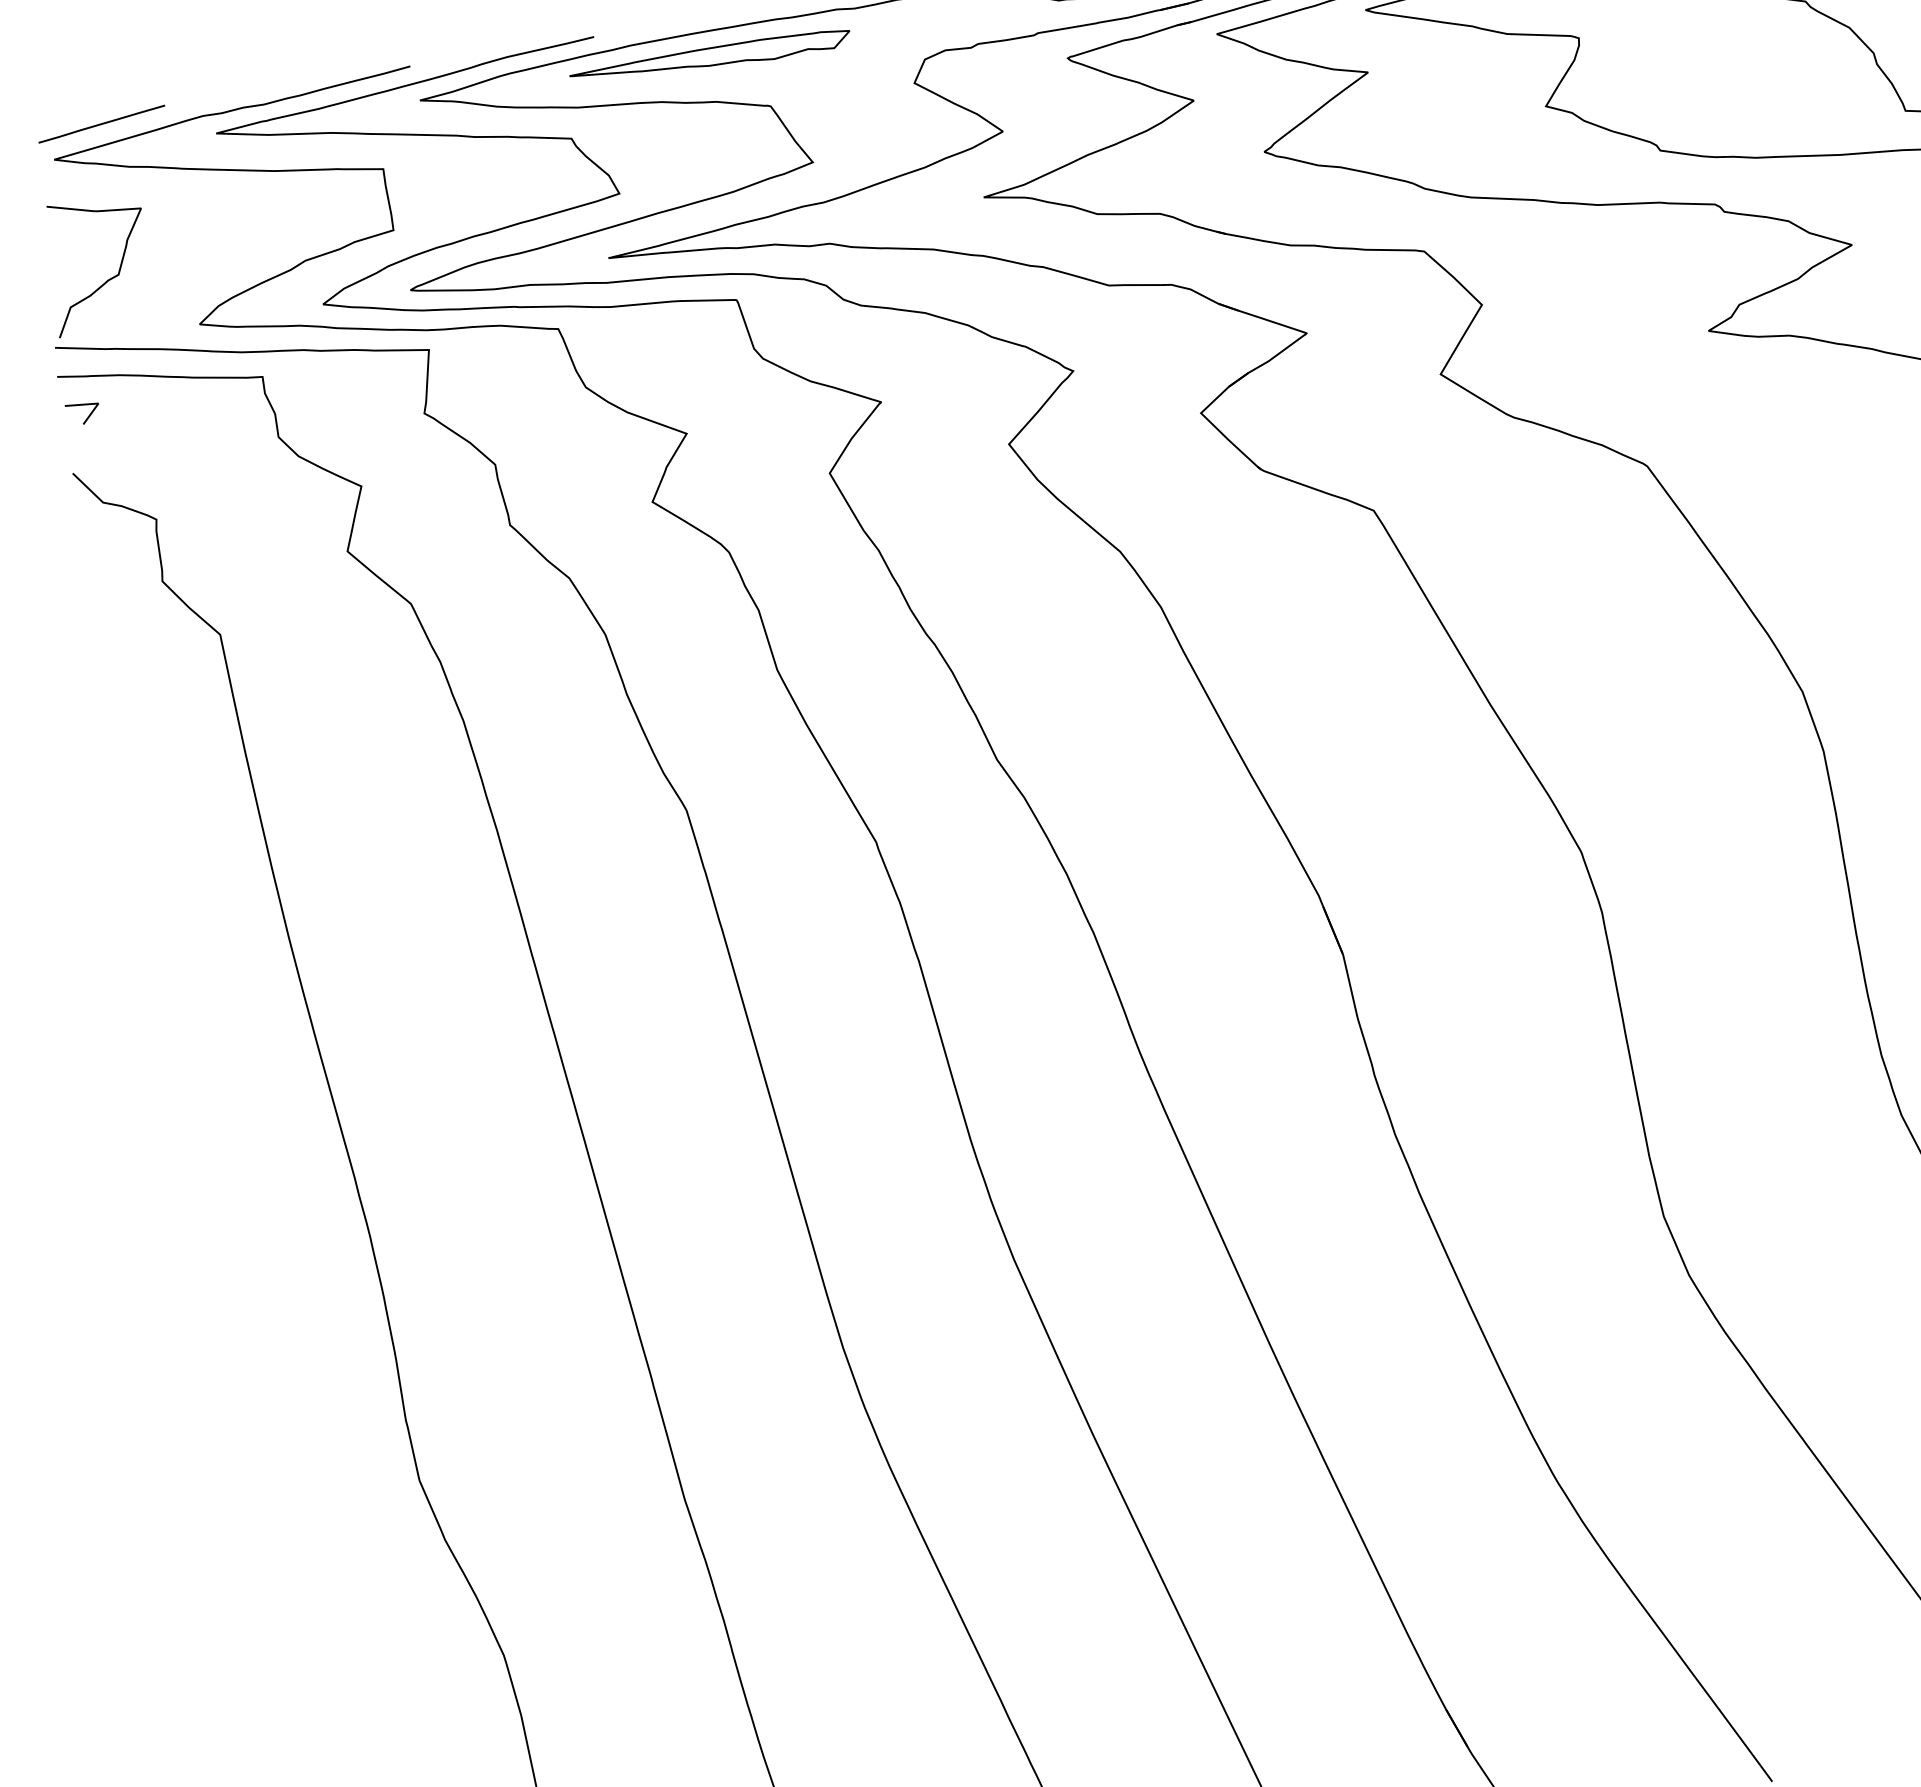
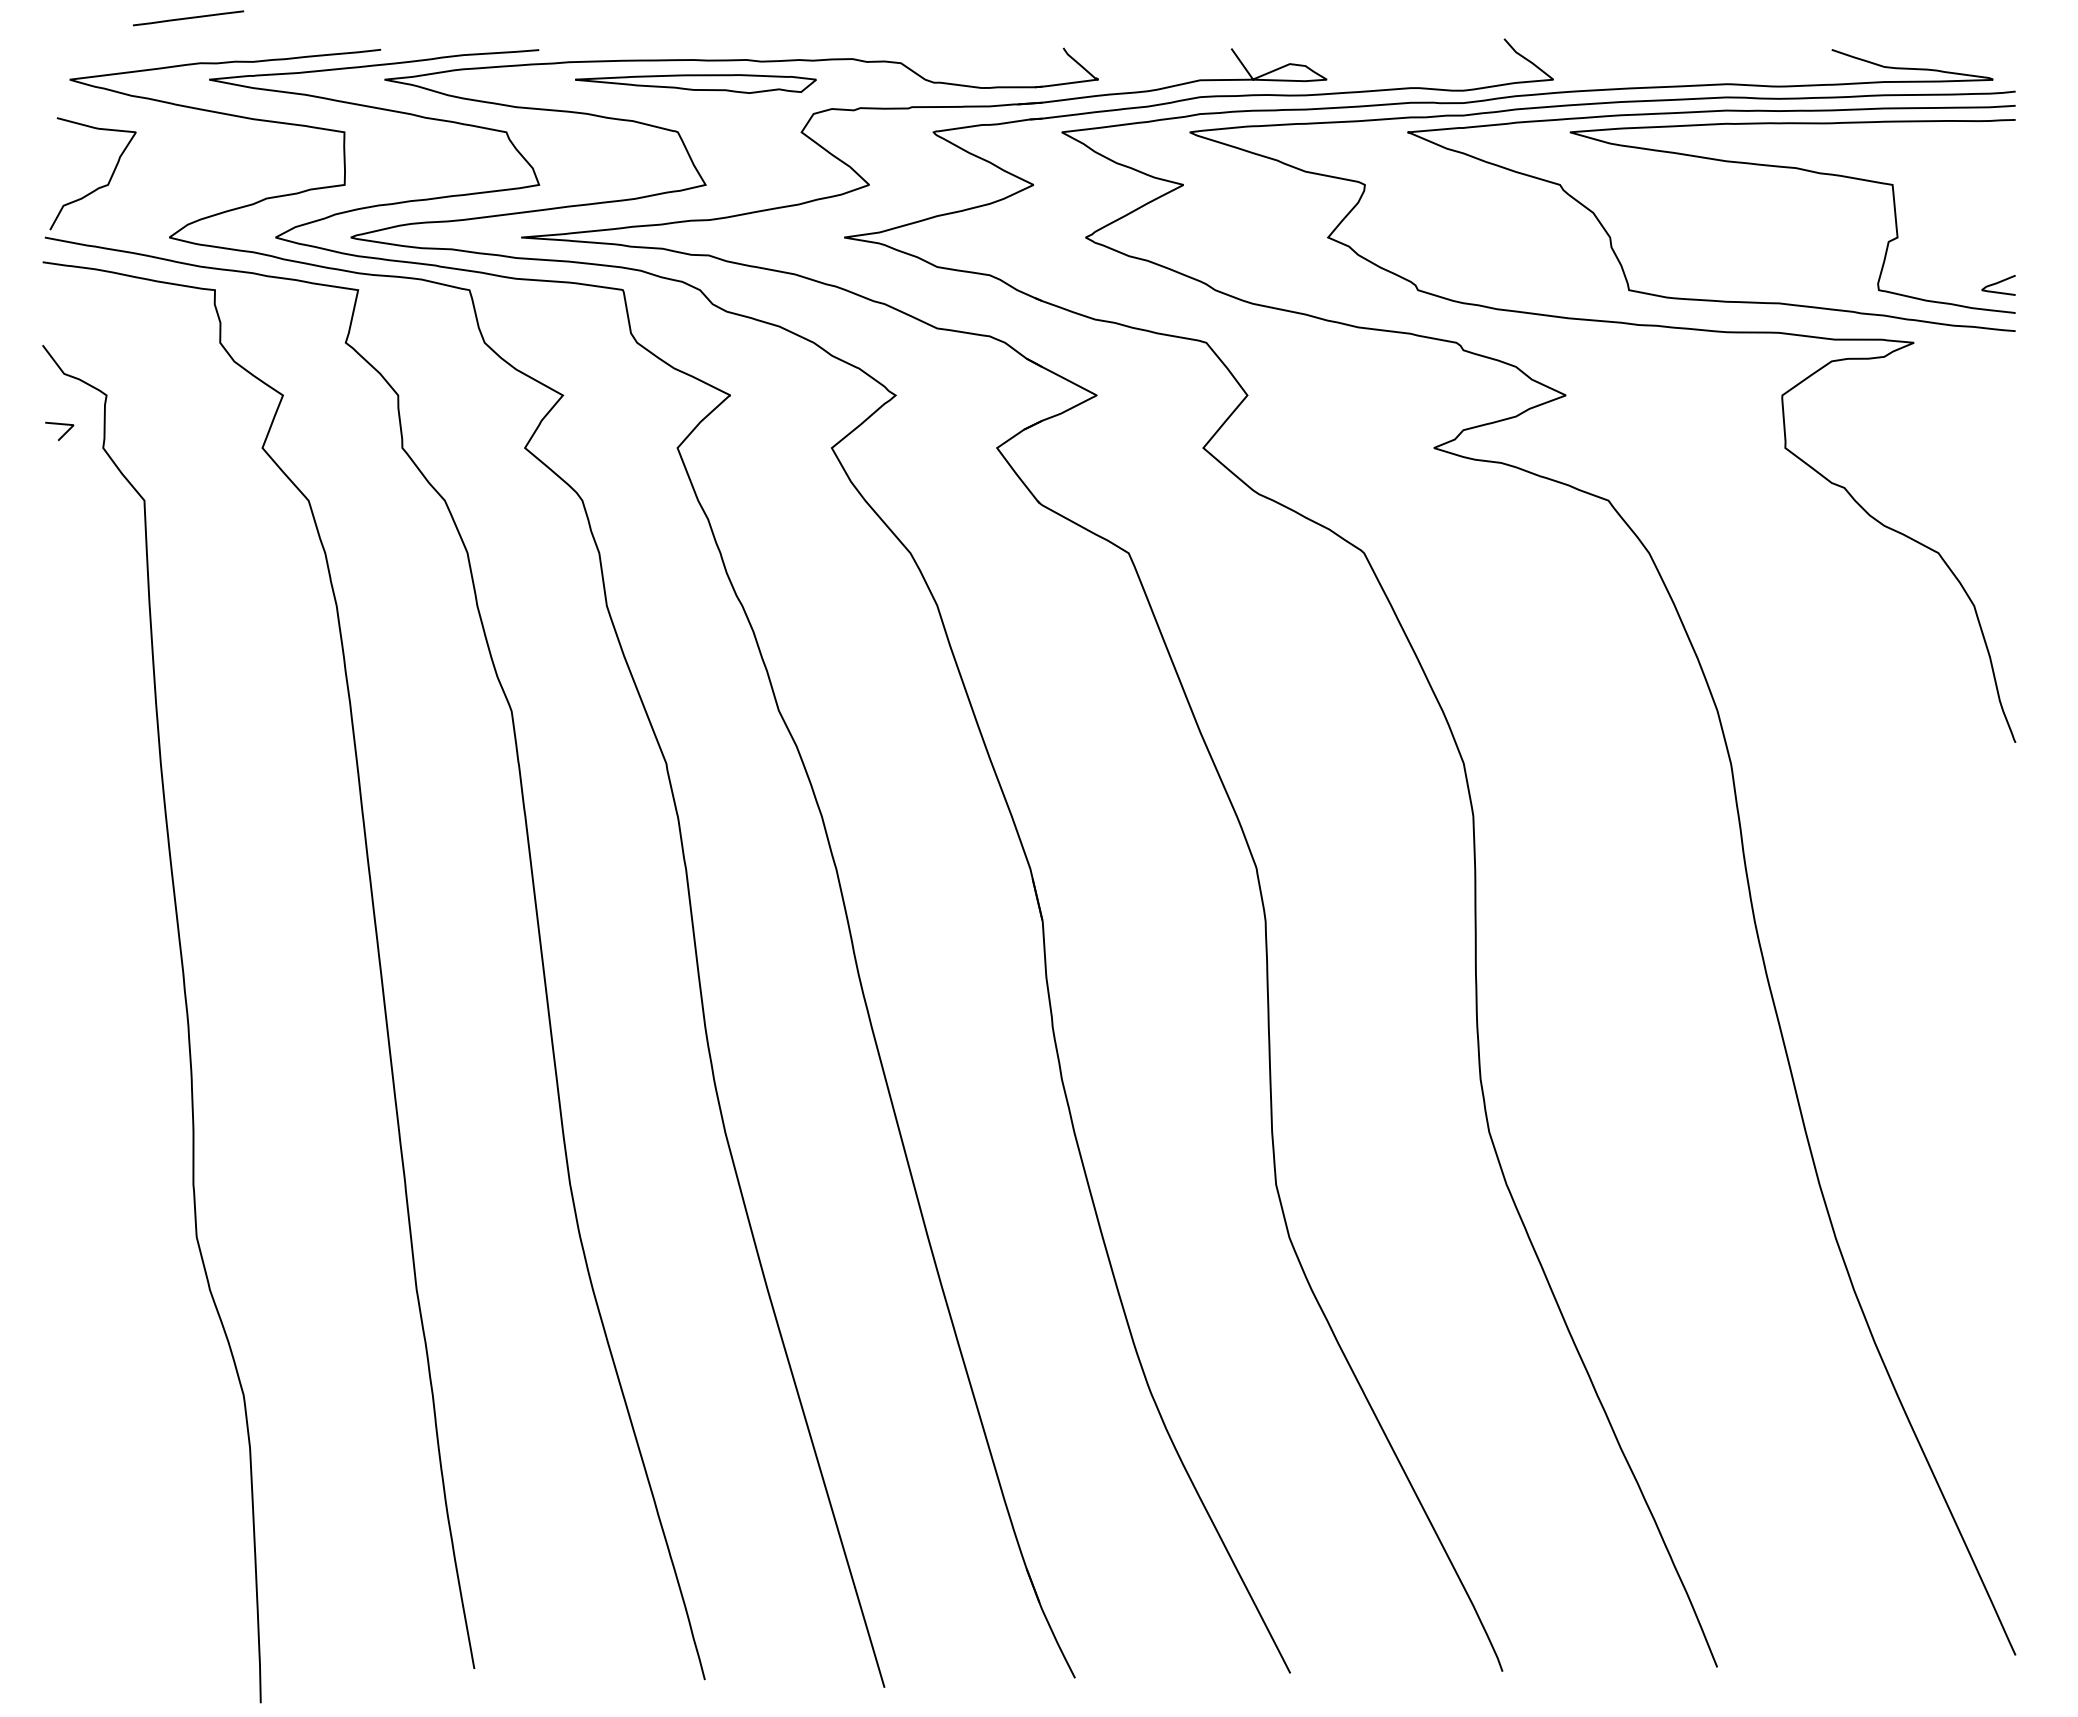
part: (709, 58) -> (695, 83), moved
line: (101, 124) -> (188, 18), moved
line: (88, 416) -> (63, 434), moved

